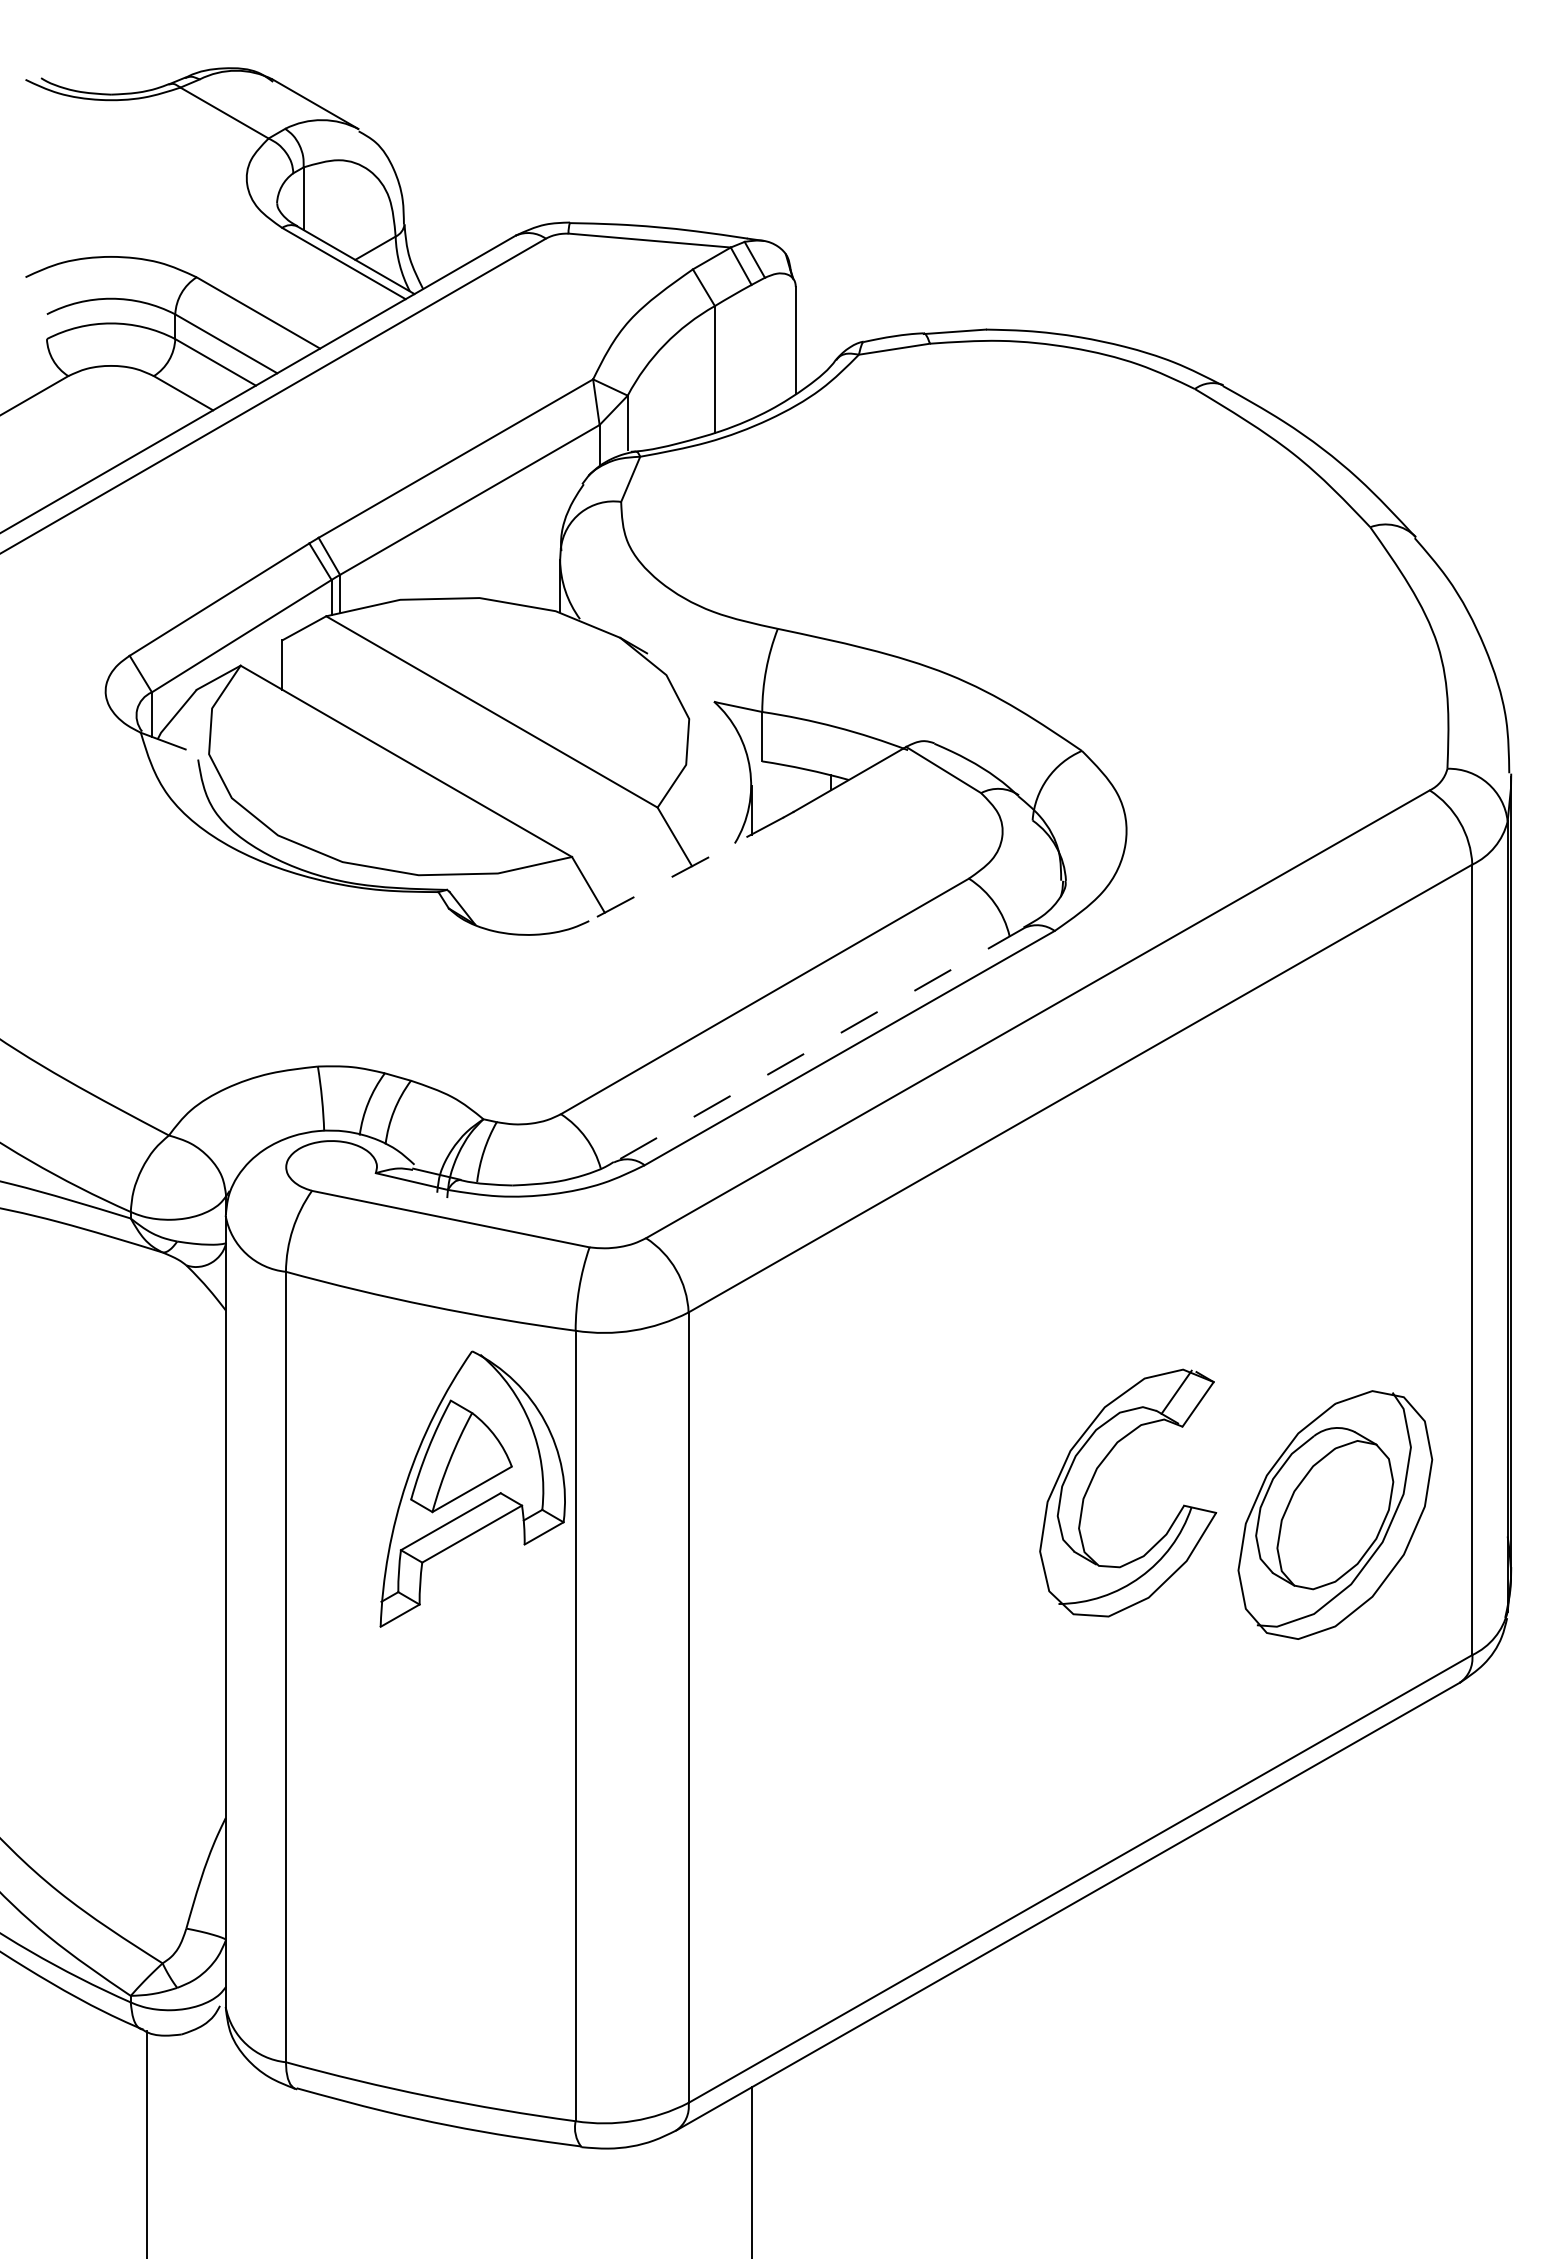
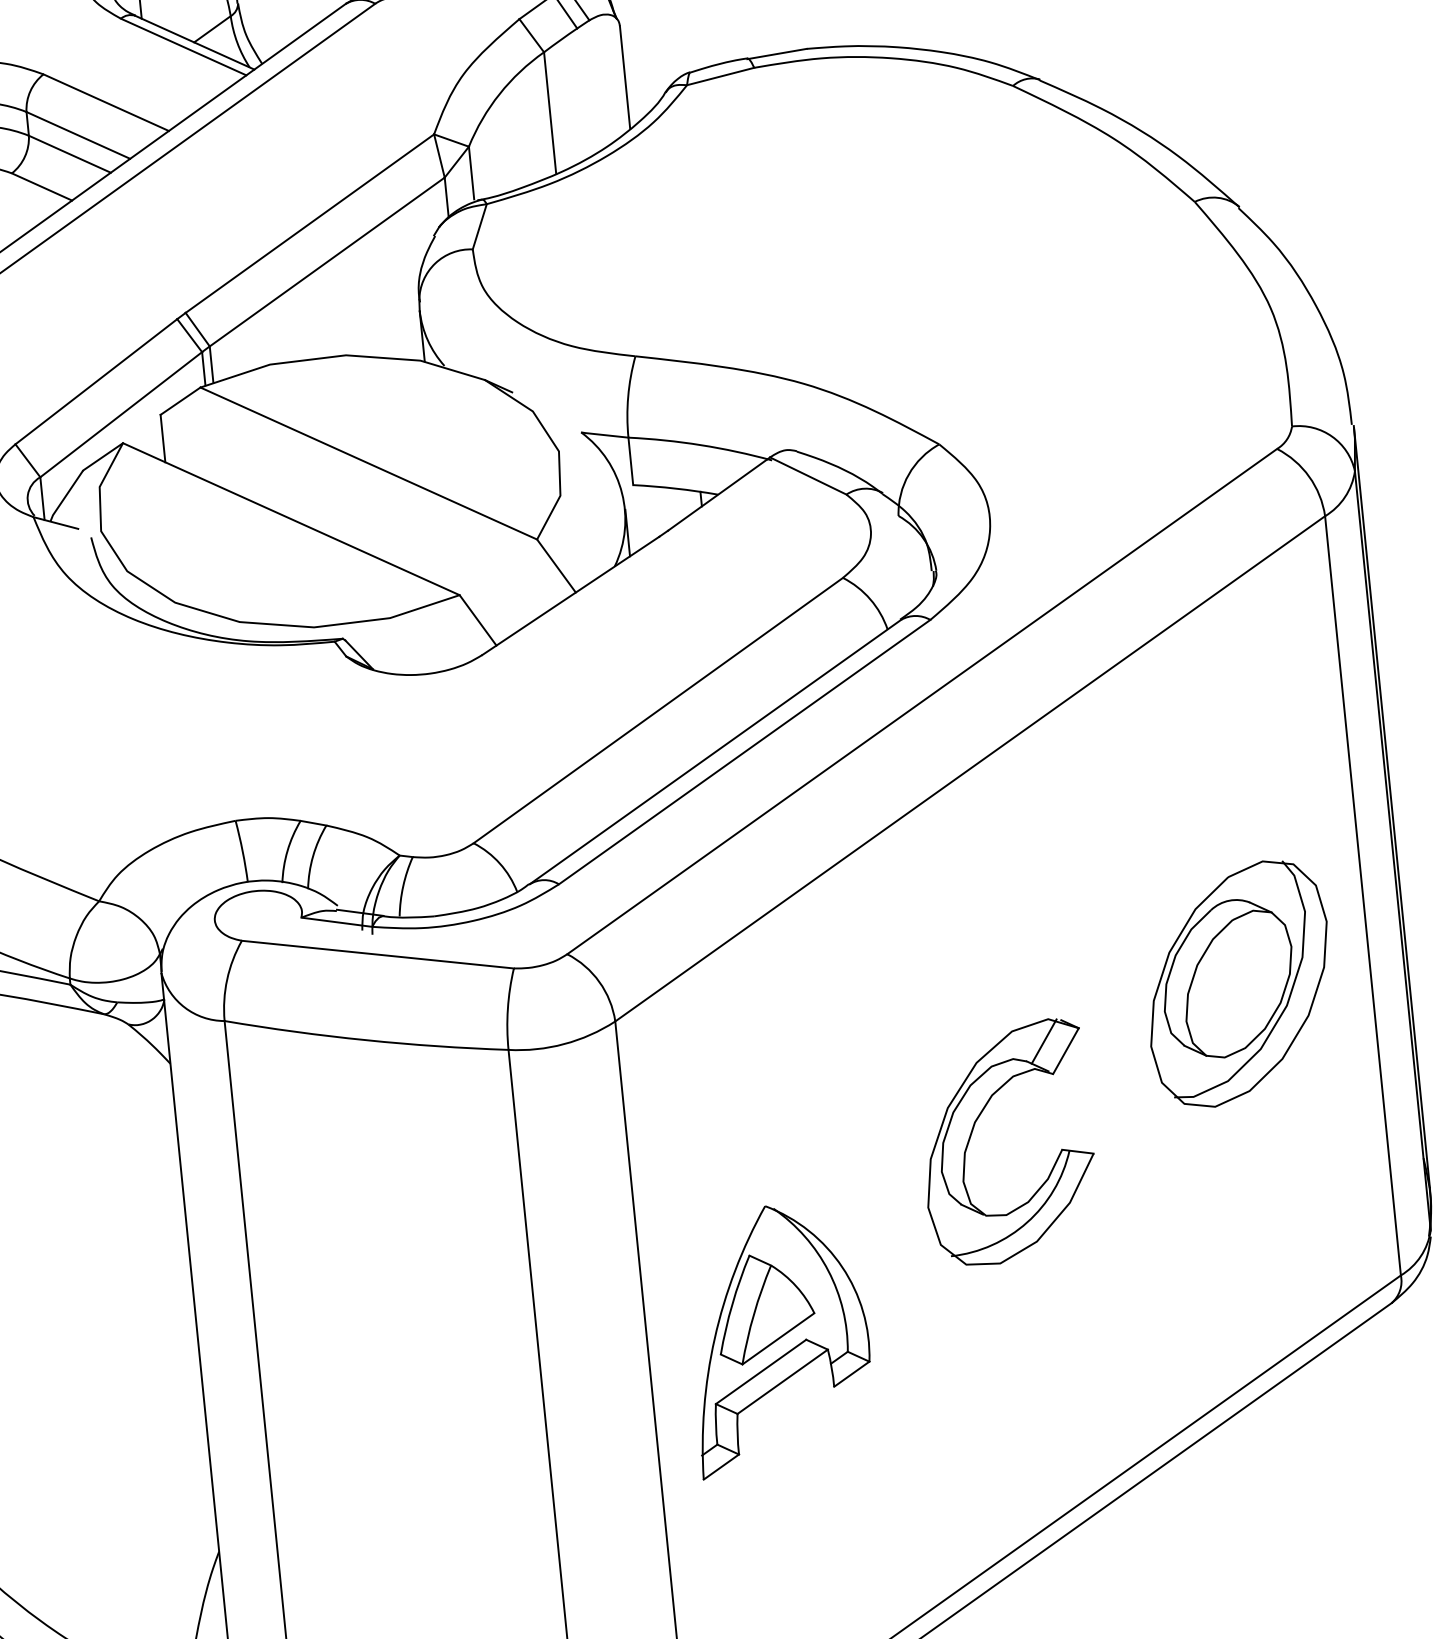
line: (686, 869) -> (570, 596), dashed -> solid
line: (819, 1045) -> (715, 752), dashed -> solid
part: (1093, 1479) -> (972, 1133), moved
part: (472, 1488) -> (778, 1337), moved
part: (1335, 1514) -> (1239, 983), moved

